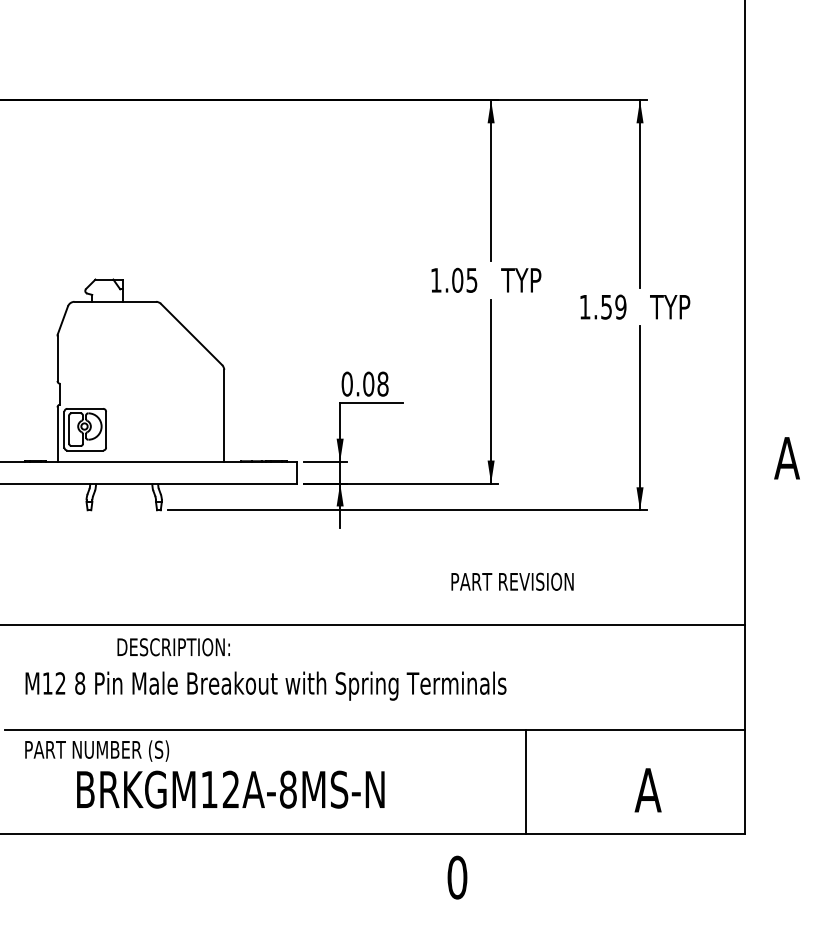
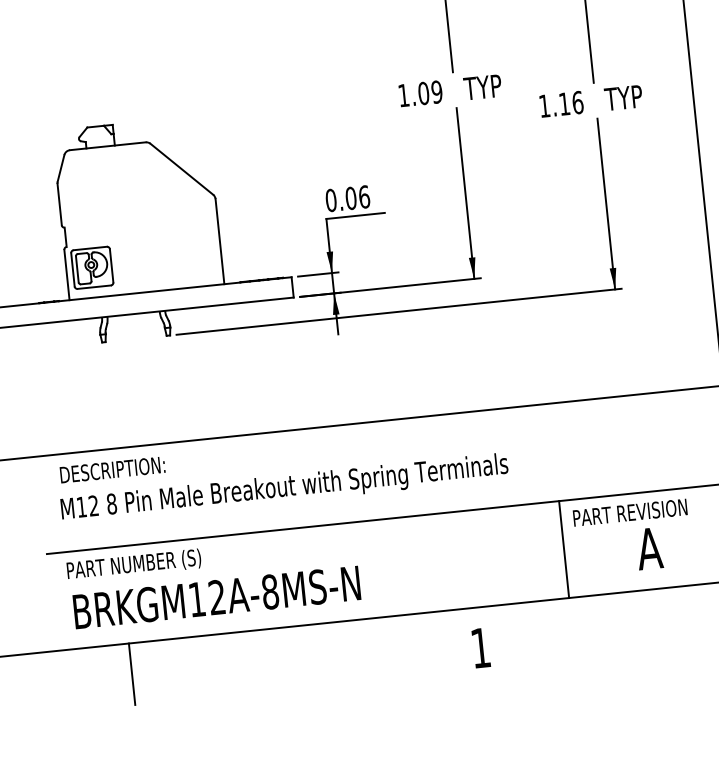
text: (471, 279) -> (436, 91), 1.05 -> 1.09
text: (613, 306) -> (570, 102), 1.59 -> 1.16
text: (382, 383) -> (363, 196), 0.08 -> 0.06
text: (512, 581) -> (630, 512), moved
text: (173, 647) -> (112, 470), moved
line: (526, 781) -> (564, 549), moved
text: (230, 789) -> (216, 597), moved
line: (82, 866) -> (131, 673), added
text: (457, 877) -> (480, 647), 0 -> 1

